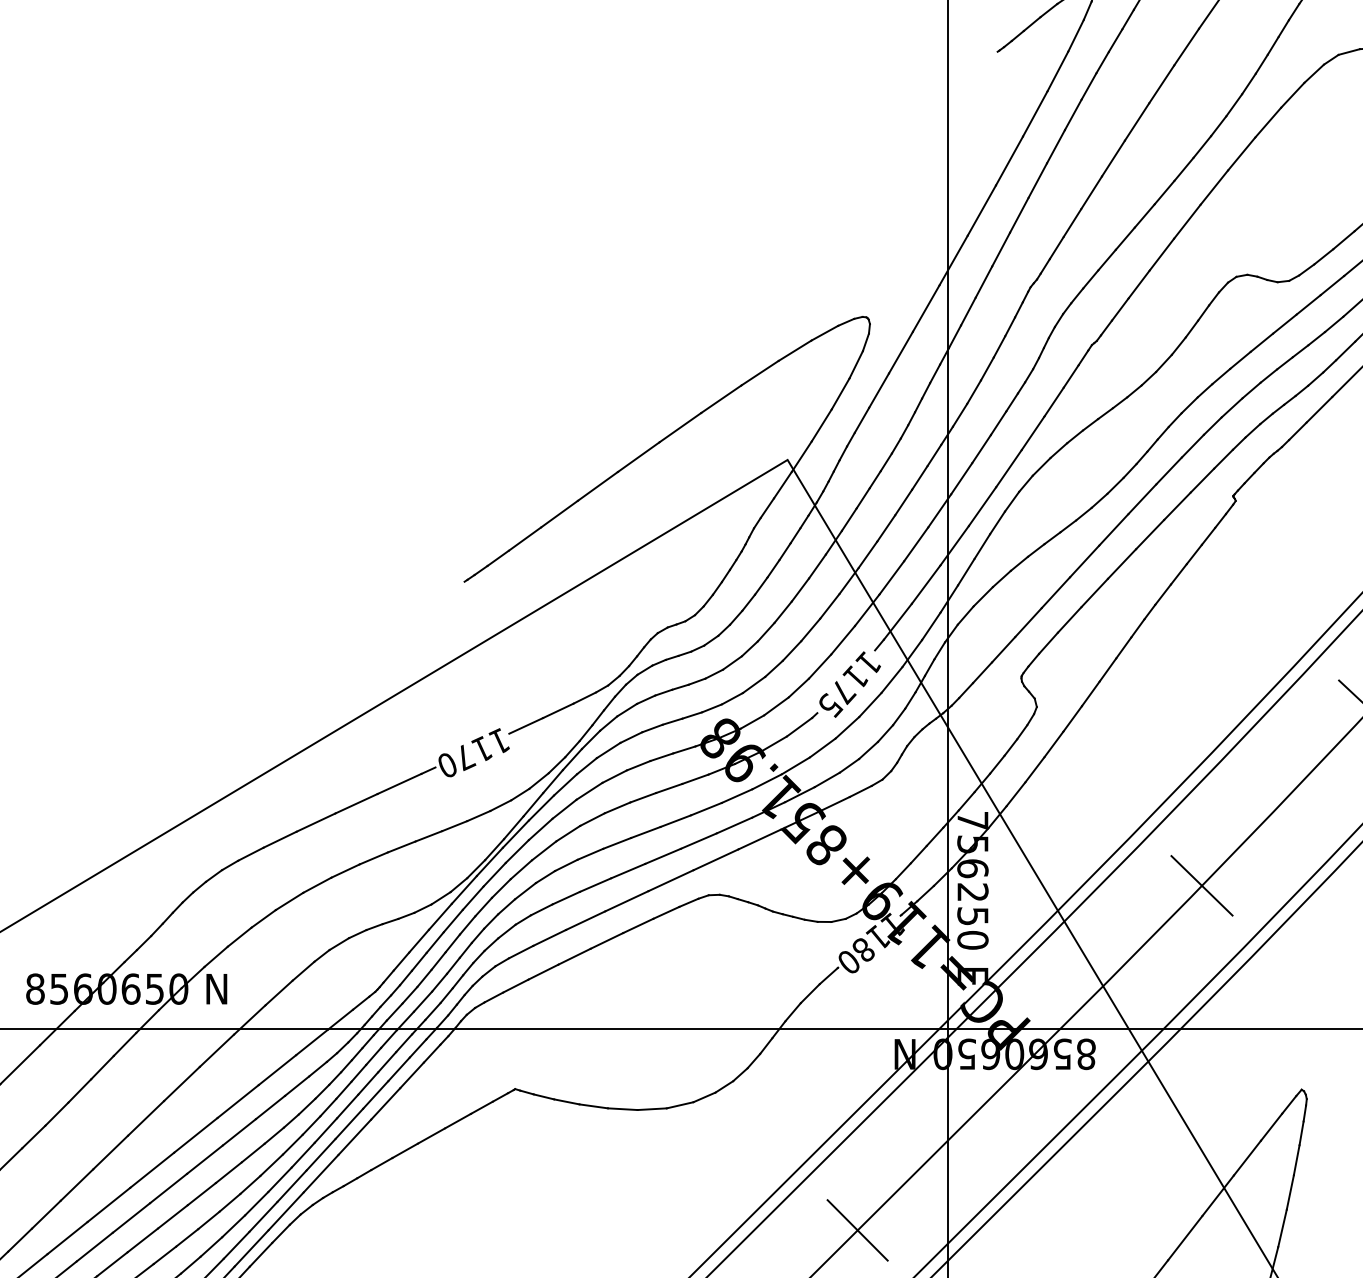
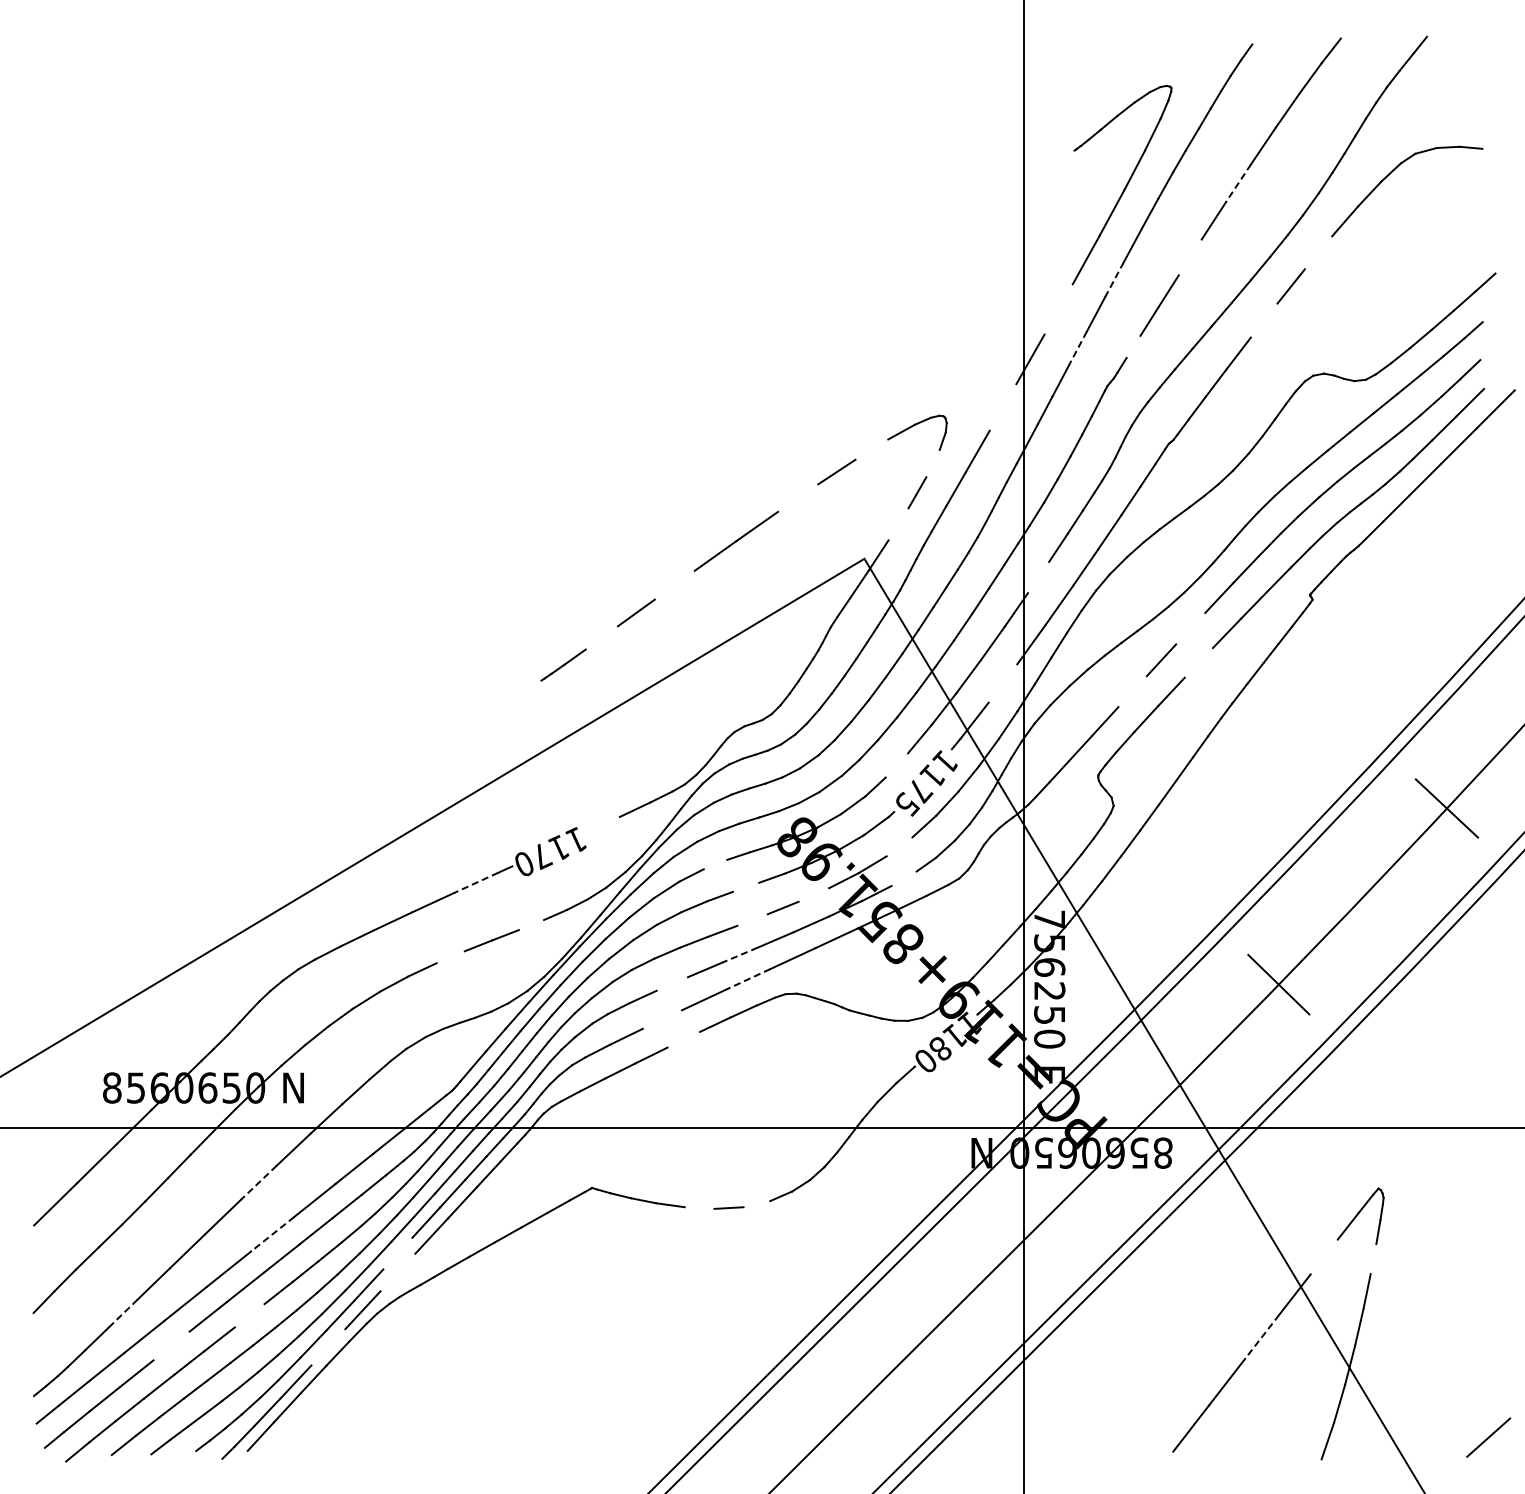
line: (1161, 84) -> (1238, 183), solid -> dashed
line: (1241, 153) -> (1318, 252), removed
line: (1112, 158) -> (1189, 257), removed
line: (1037, 180) -> (1114, 279), solid -> dashed
line: (981, 210) -> (1058, 309), removed
line: (1186, 221) -> (1263, 320), removed
line: (1056, 247) -> (1133, 346), removed
line: (1000, 249) -> (1077, 348), solid -> dashed
line: (925, 308) -> (1002, 407), removed
line: (794, 350) -> (871, 449), removed
line: (855, 364) -> (932, 463), removed
line: (721, 398) -> (798, 497), removed
line: (821, 425) -> (898, 524), removed
line: (961, 478) -> (1038, 577), removed
line: (597, 485) -> (674, 584), removed
line: (1113, 529) -> (1190, 628), removed
line: (524, 538) -> (601, 637), removed
line: (1121, 563) -> (1198, 662), removed
line: (925, 584) -> (1002, 683), removed
line: (1055, 592) -> (1132, 691), removed
line: (819, 666) -> (896, 765), removed
line: (525, 725) -> (602, 824), removed
line: (822, 747) -> (899, 846), removed
line: (638, 765) -> (715, 864), removed
line: (826, 779) -> (903, 878), removed
line: (398, 784) -> (475, 883), solid -> dashed
line: (668, 787) -> (745, 886), removed
line: (736, 795) -> (813, 894), removed
line: (675, 820) -> (752, 919), removed
line: (454, 826) -> (531, 925), removed
line: (662, 856) -> (739, 955), solid -> dashed
line: (373, 858) -> (450, 957), removed
line: (670, 880) -> (747, 979), solid -> dashed
line: (594, 884) -> (671, 983), removed
line: (584, 920) -> (661, 1019), removed
line: (606, 940) -> (683, 1039), removed
line: (181, 1083) -> (258, 1182), solid -> dashed
line: (679, 1105) -> (756, 1204), removed
line: (622, 1108) -> (699, 1207), removed
line: (195, 1135) -> (272, 1234), solid -> dashed
line: (320, 1154) -> (397, 1253), removed
line: (1246, 1157) -> (1323, 1256), removed
line: (1296, 1160) -> (1373, 1259), removed
line: (320, 1173) -> (397, 1272), removed
line: (45, 1214) -> (122, 1313), solid -> dashed
line: (172, 1216) -> (249, 1315), removed
line: (857, 1230) -> (934, 1329), removed
line: (1184, 1238) -> (1261, 1337), solid -> dashed
line: (94, 1246) -> (171, 1345), removed
line: (251, 1248) -> (328, 1347), removed

